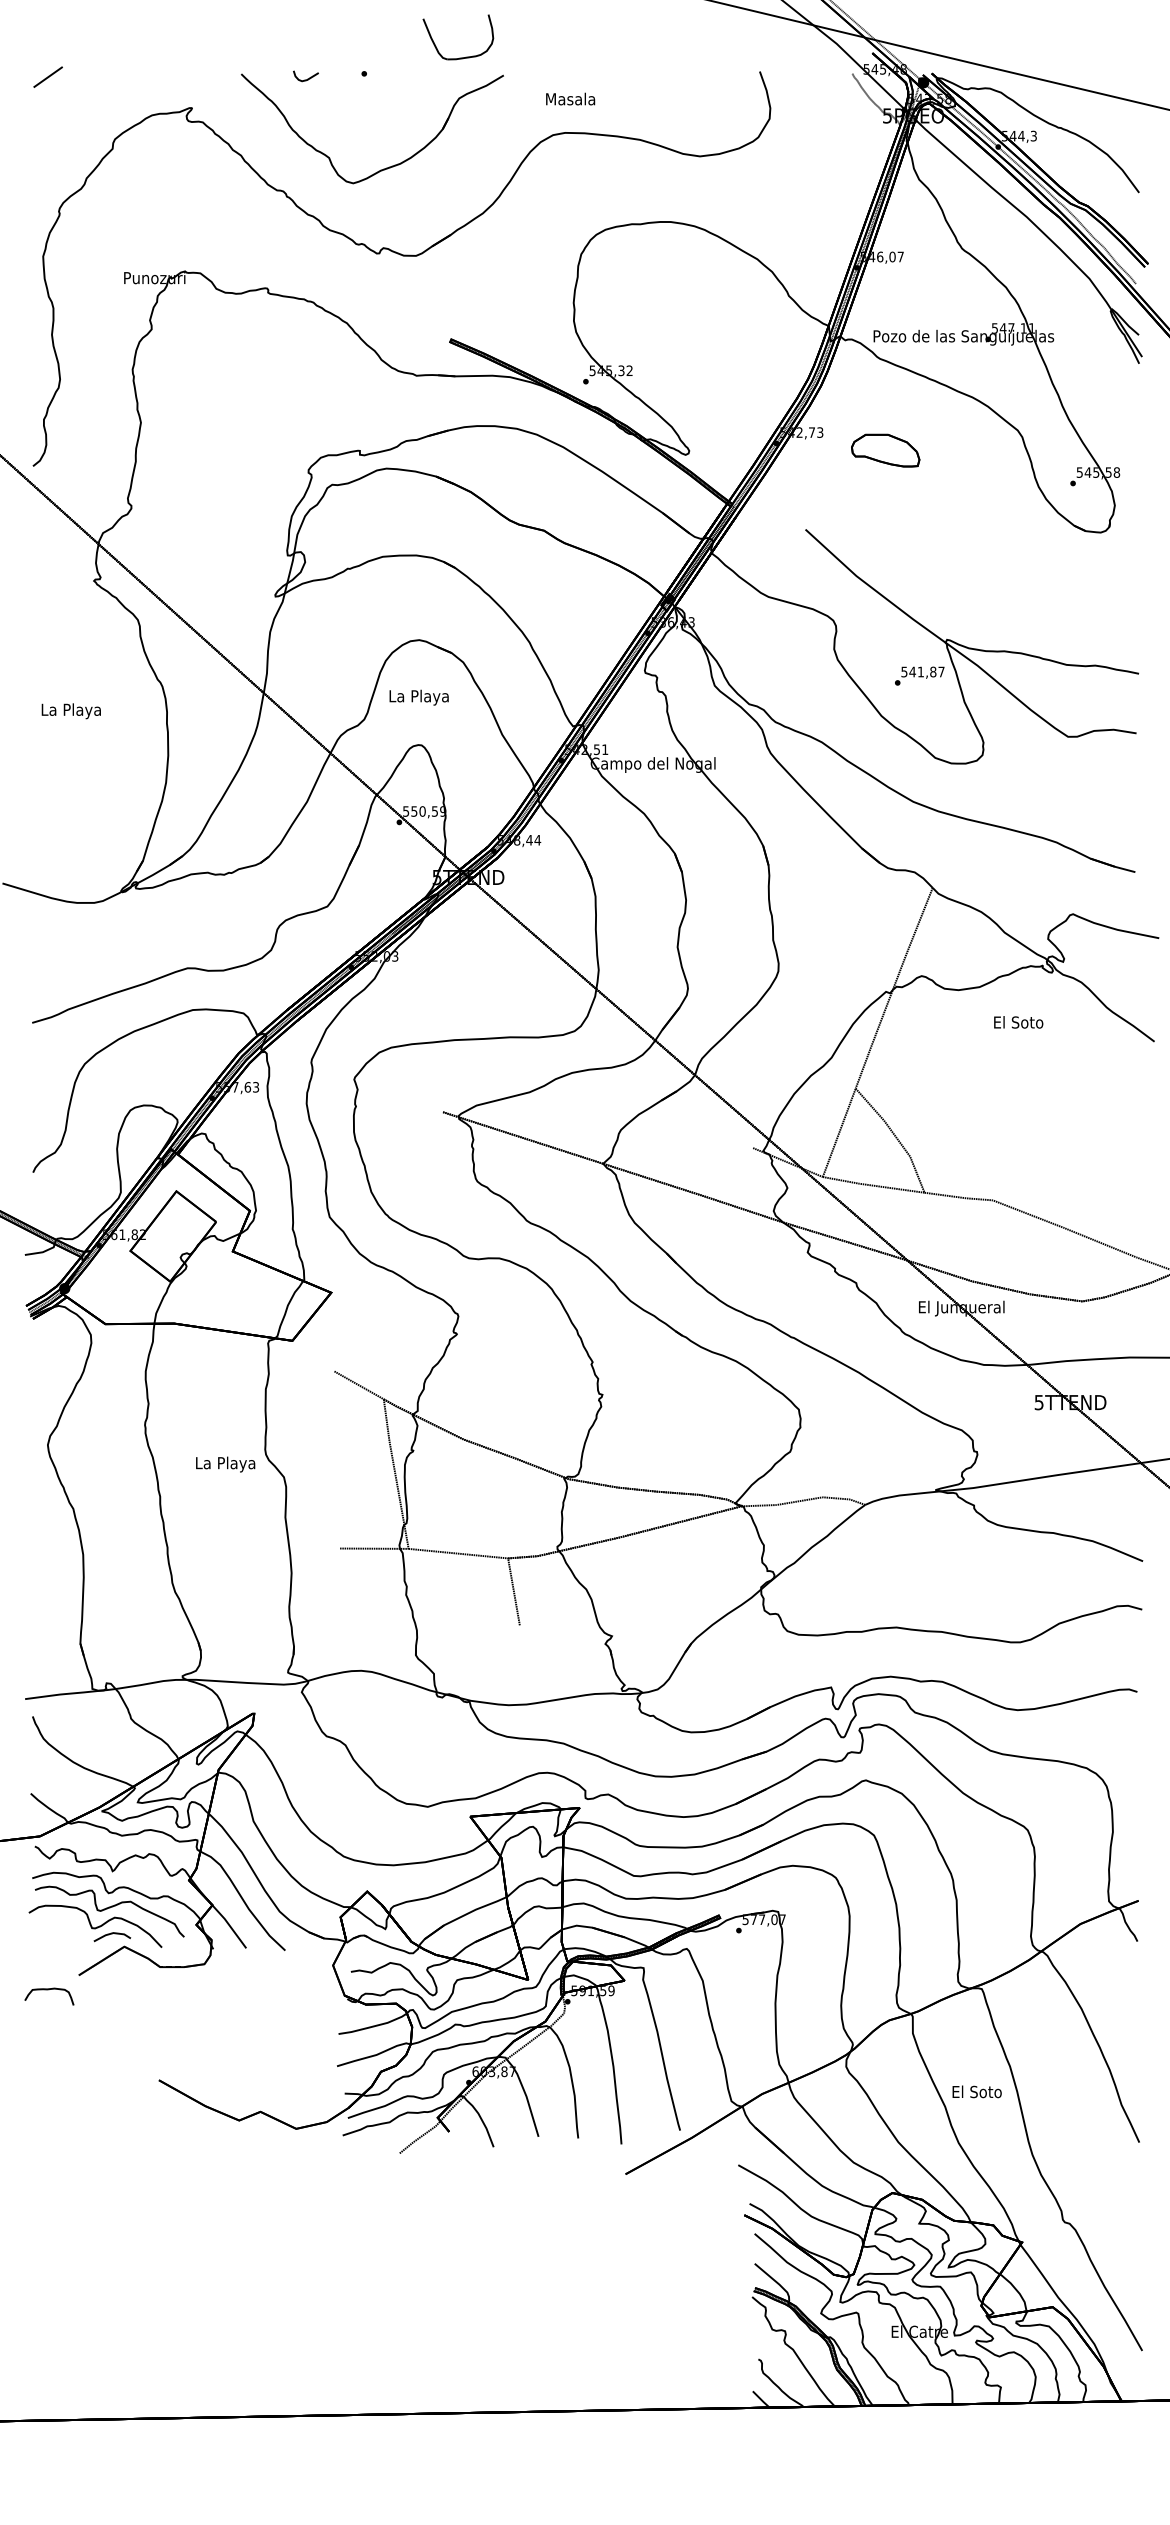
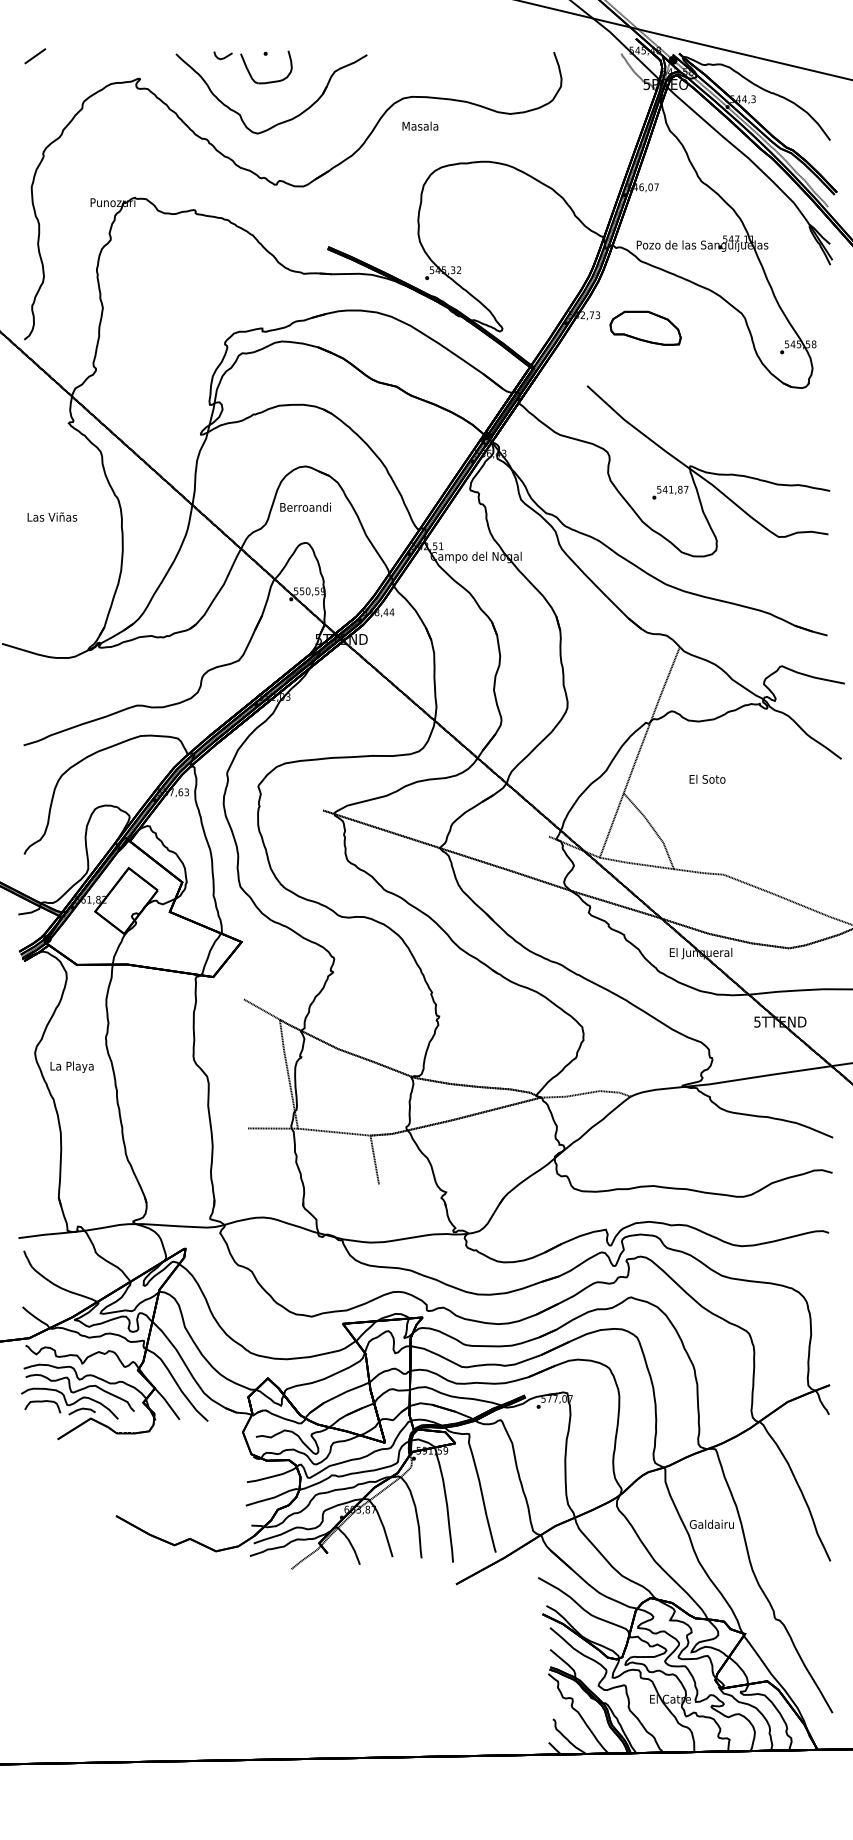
part: (459, 57) -> (267, 81), moved
text: (570, 98) -> (420, 125), moved
part: (885, 450) -> (645, 328), size x1.43
text: (418, 697) -> (305, 508), La Playa -> Berroandi
text: (71, 711) -> (52, 518), La Playa -> Las Viñas
text: (1018, 1022) -> (707, 779), moved
text: (225, 1464) -> (71, 1067), moved
curve: (49, 1990) -> (42, 1402), moved
text: (976, 2091) -> (711, 1524), El Soto -> Galdairu

